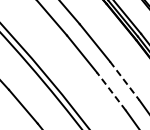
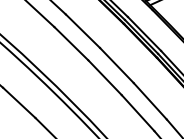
line: (125, 80) -> (117, 65), dashed -> solid
line: (110, 91) -> (104, 77), dashed -> solid

